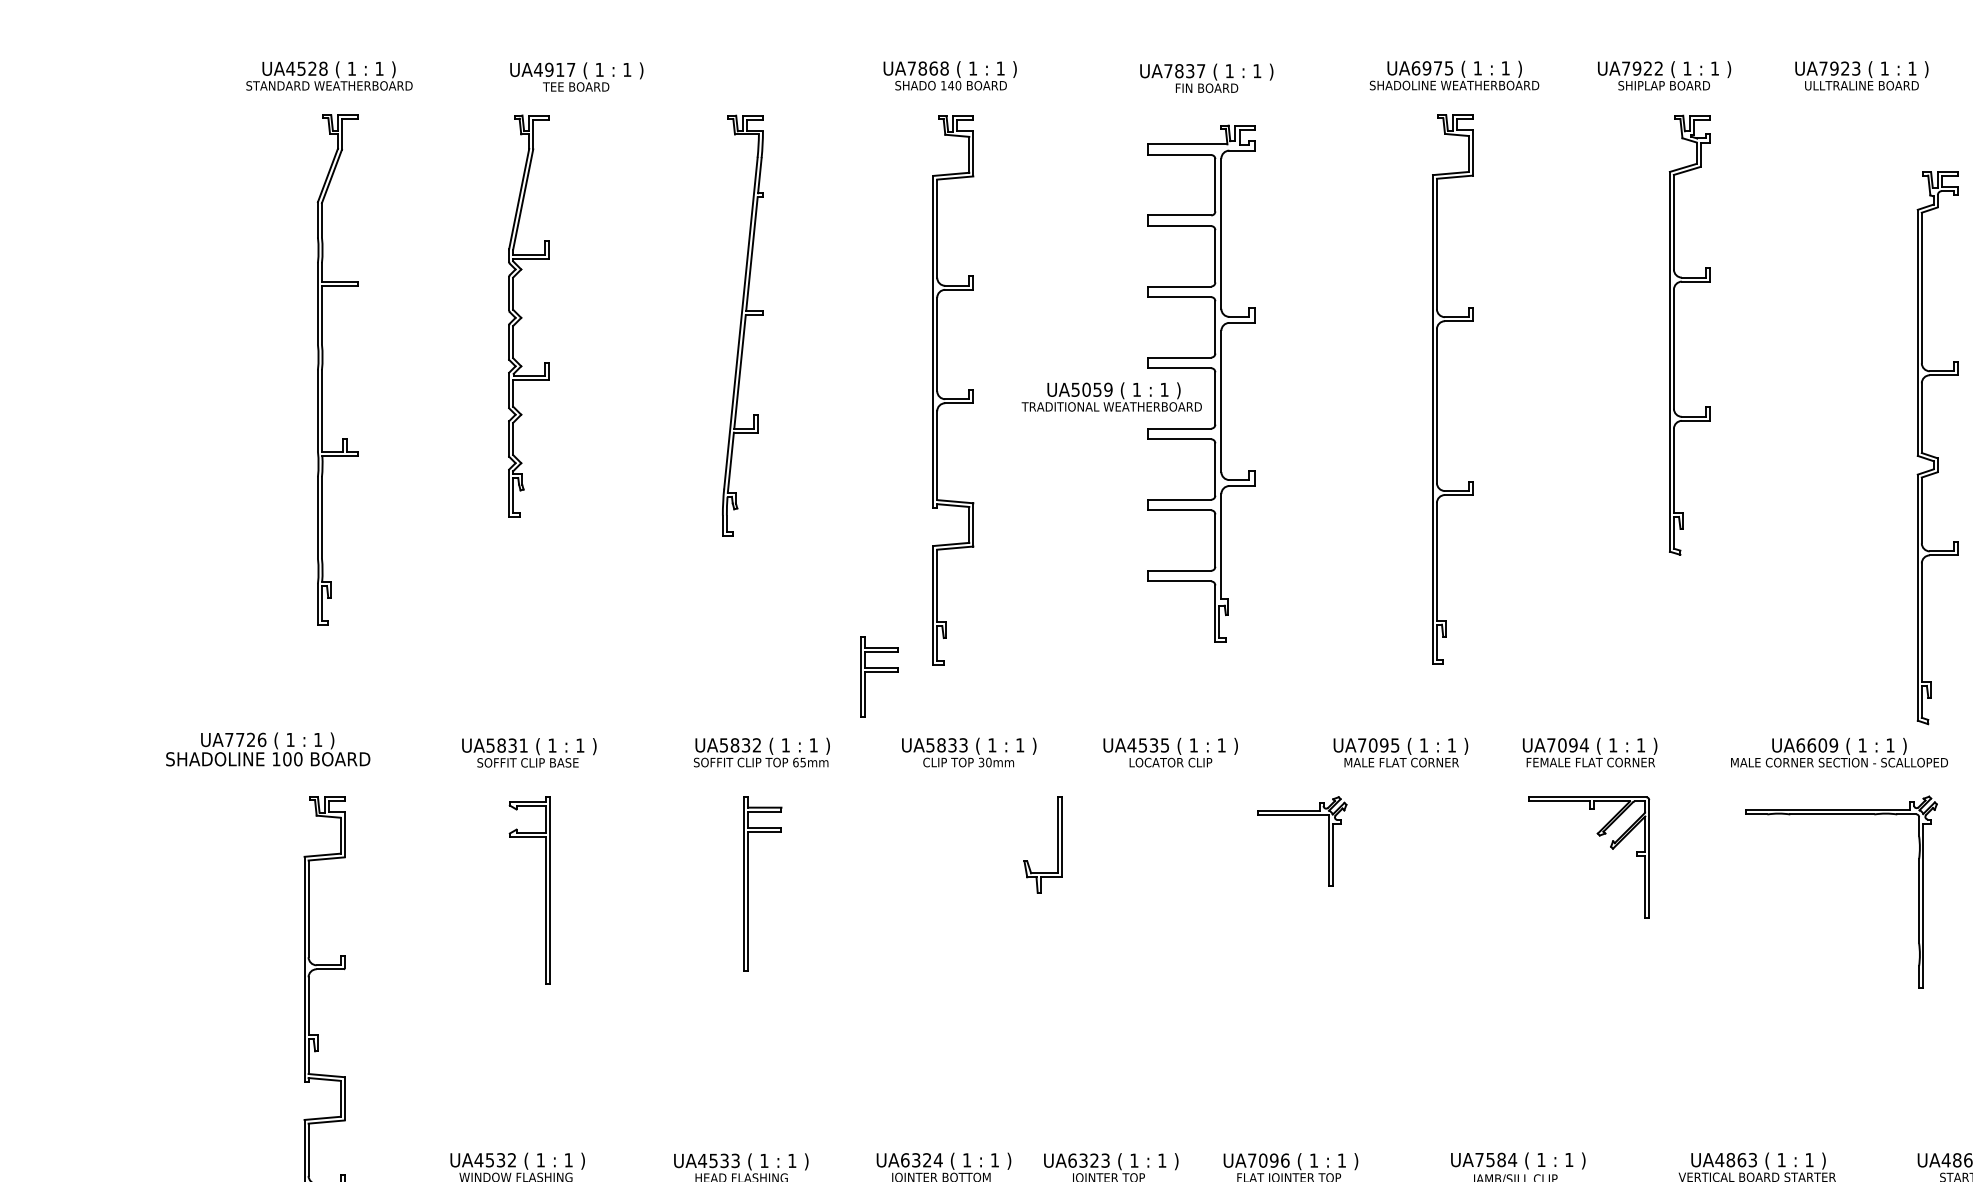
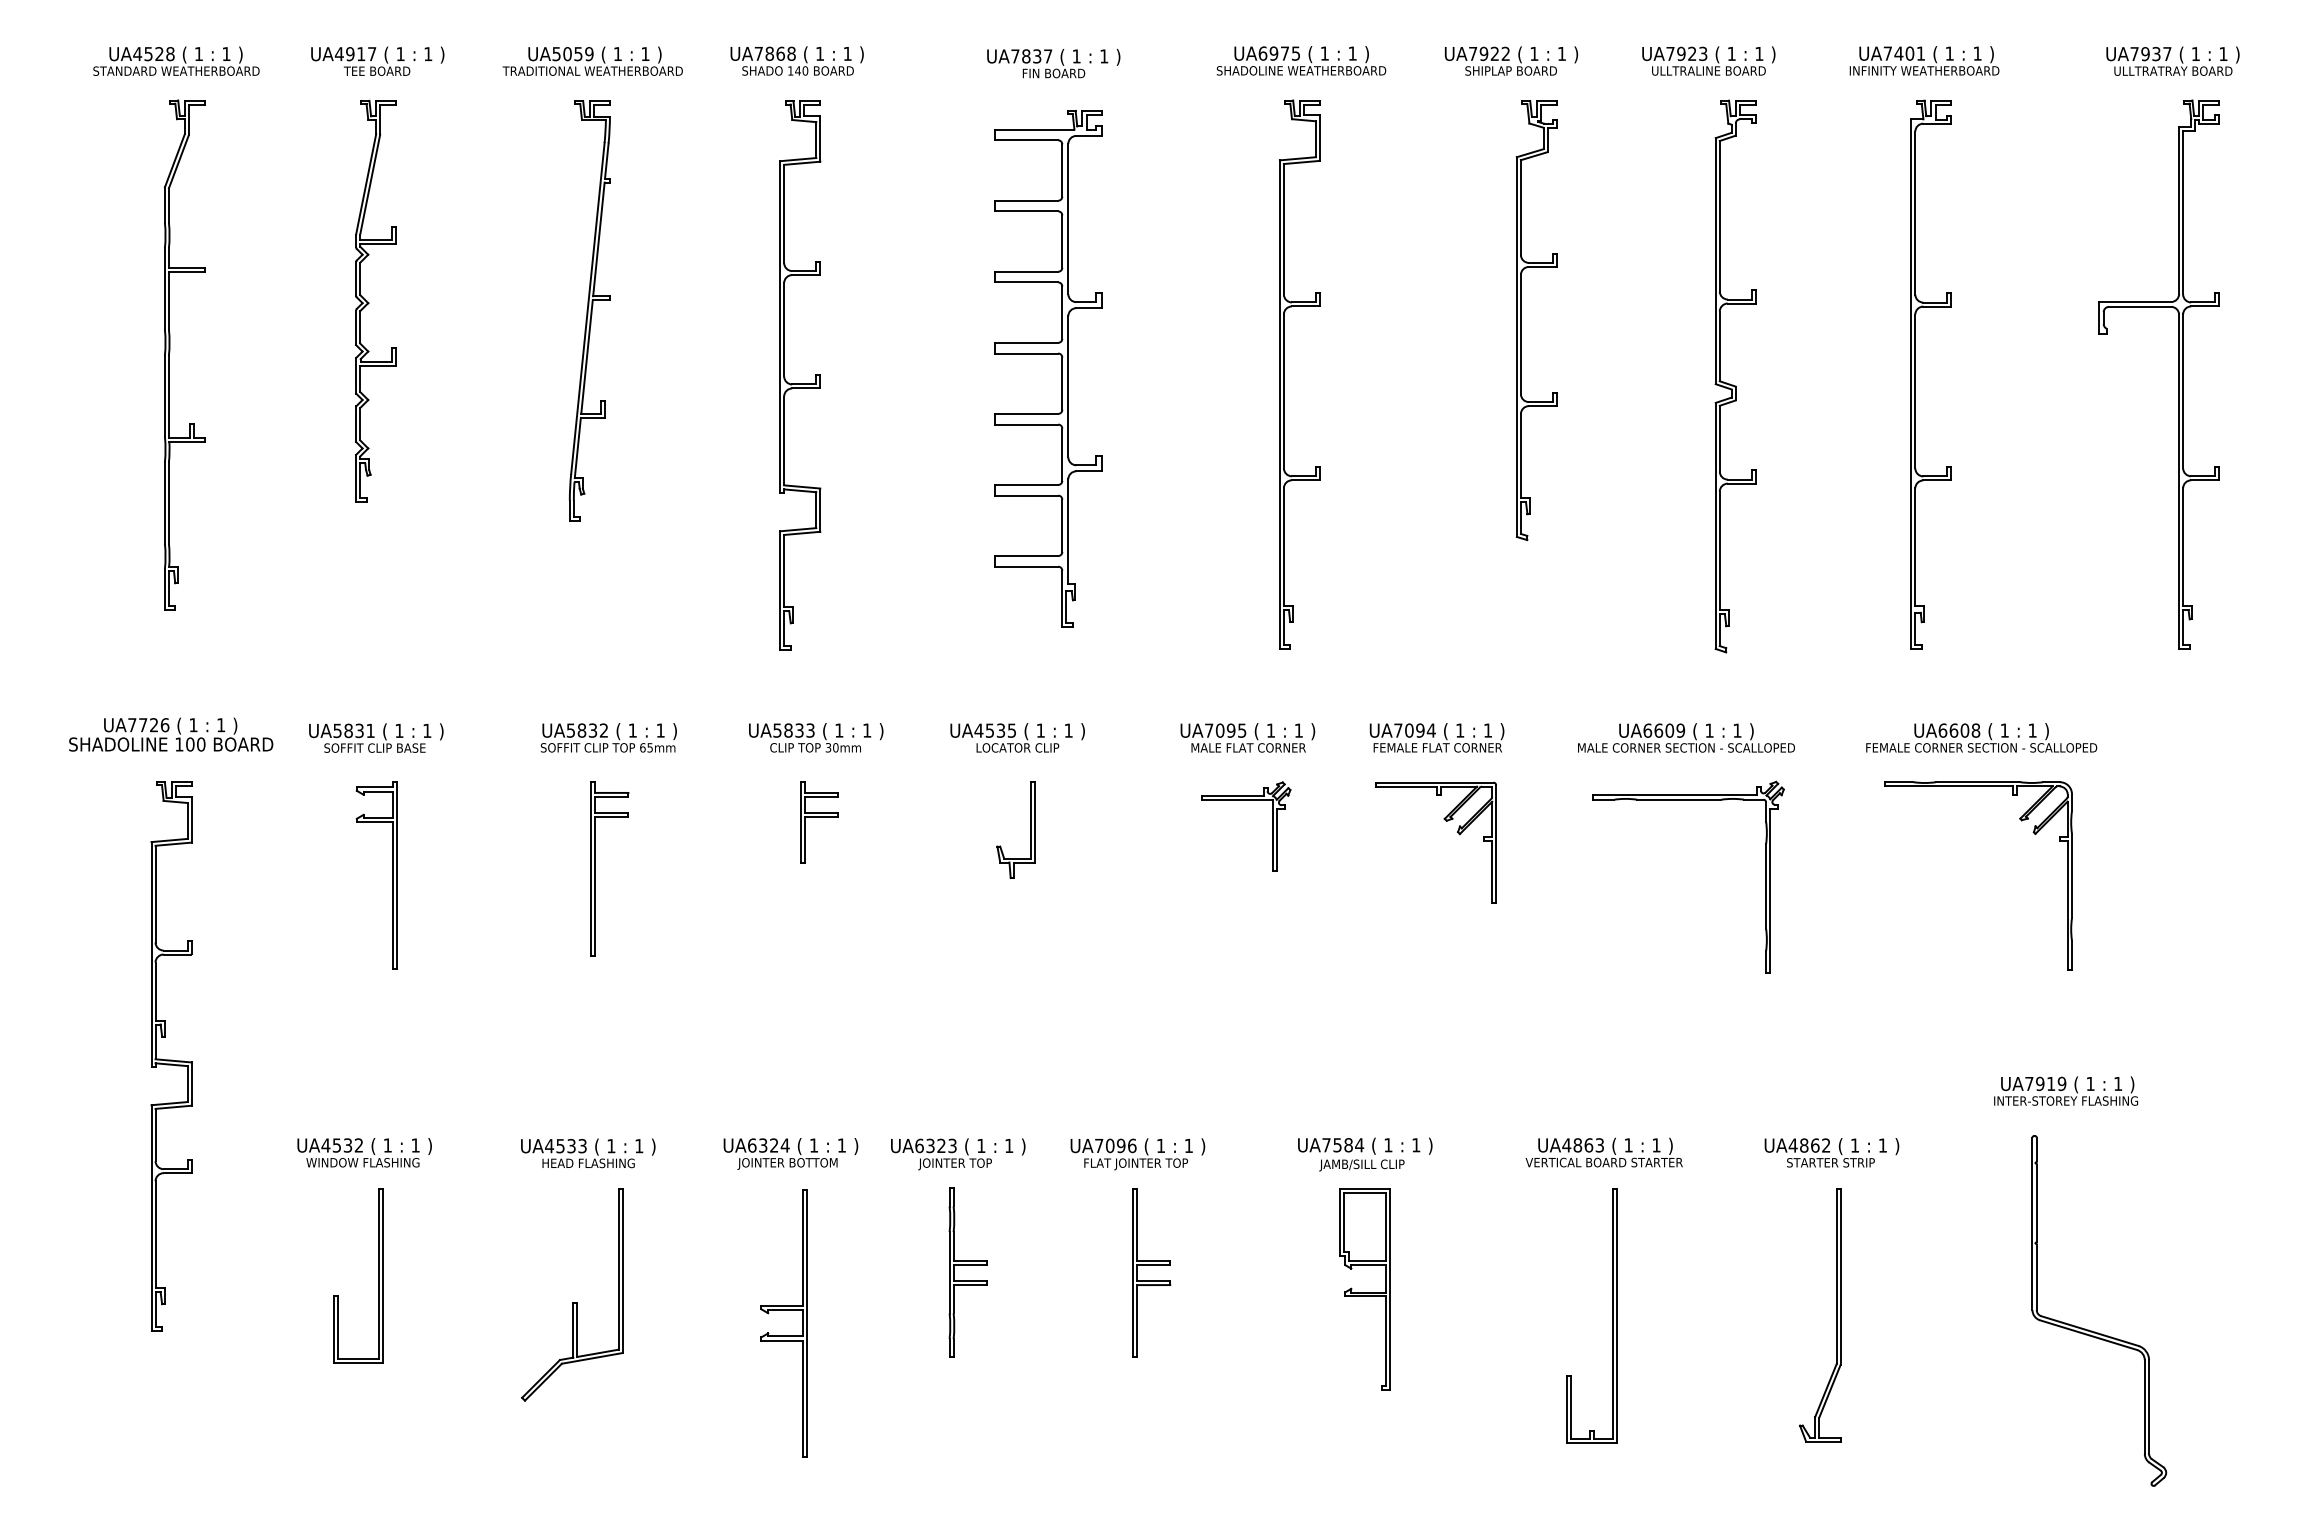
text: (576, 76) -> (377, 60), moved
text: (1111, 396) -> (592, 60), moved
part: (1935, 456) -> (1733, 384), moved
part: (879, 677) -> (819, 822), moved
text: (268, 749) -> (171, 734), moved
part: (1302, 815) -> (1246, 800), moved
part: (1057, 844) -> (1030, 829), moved

